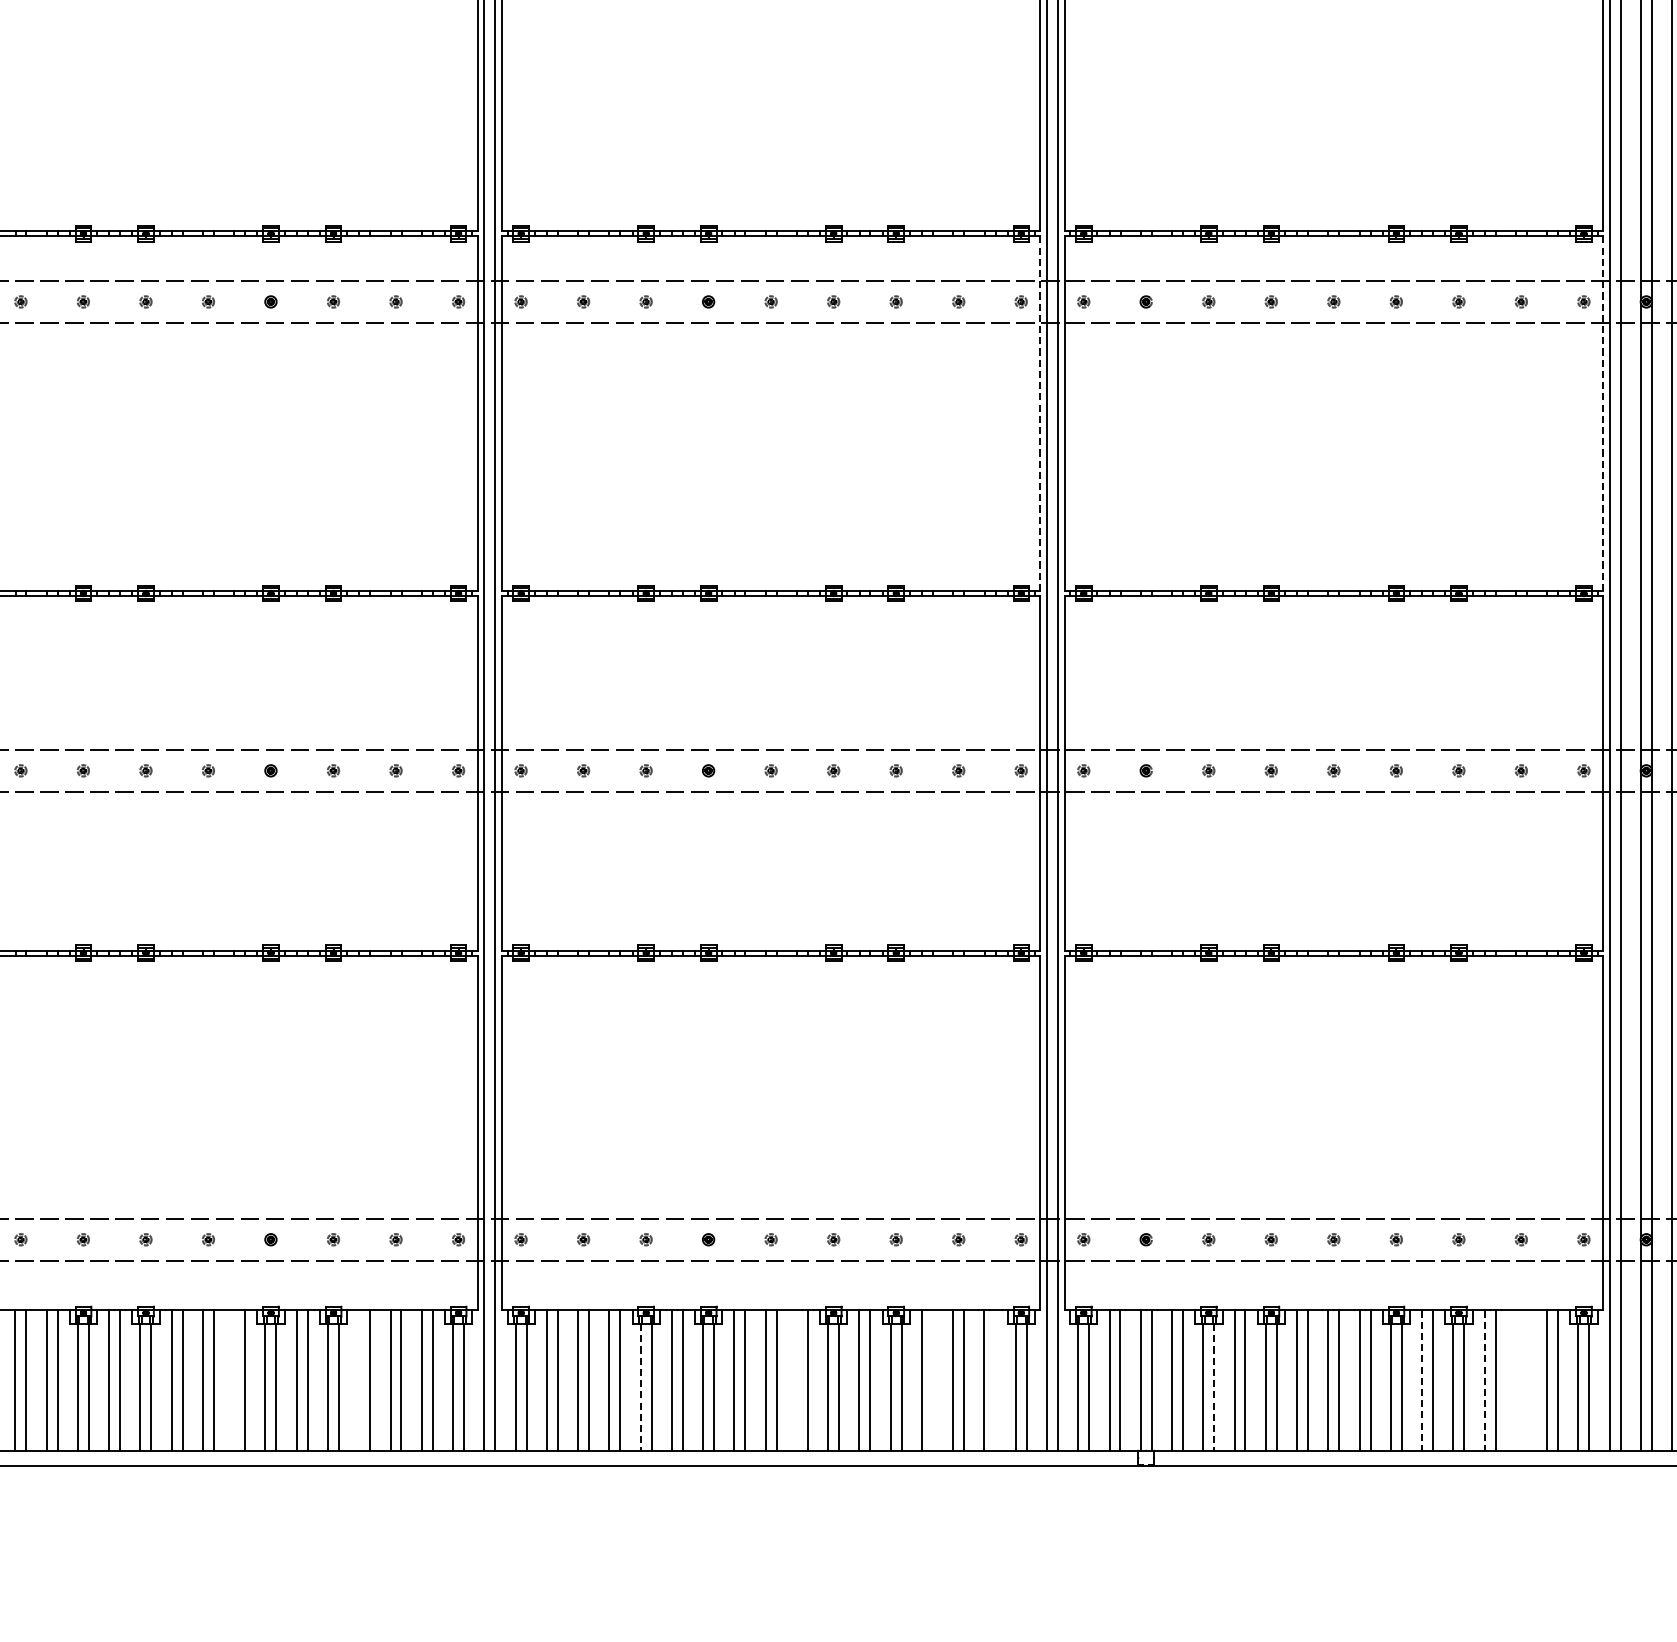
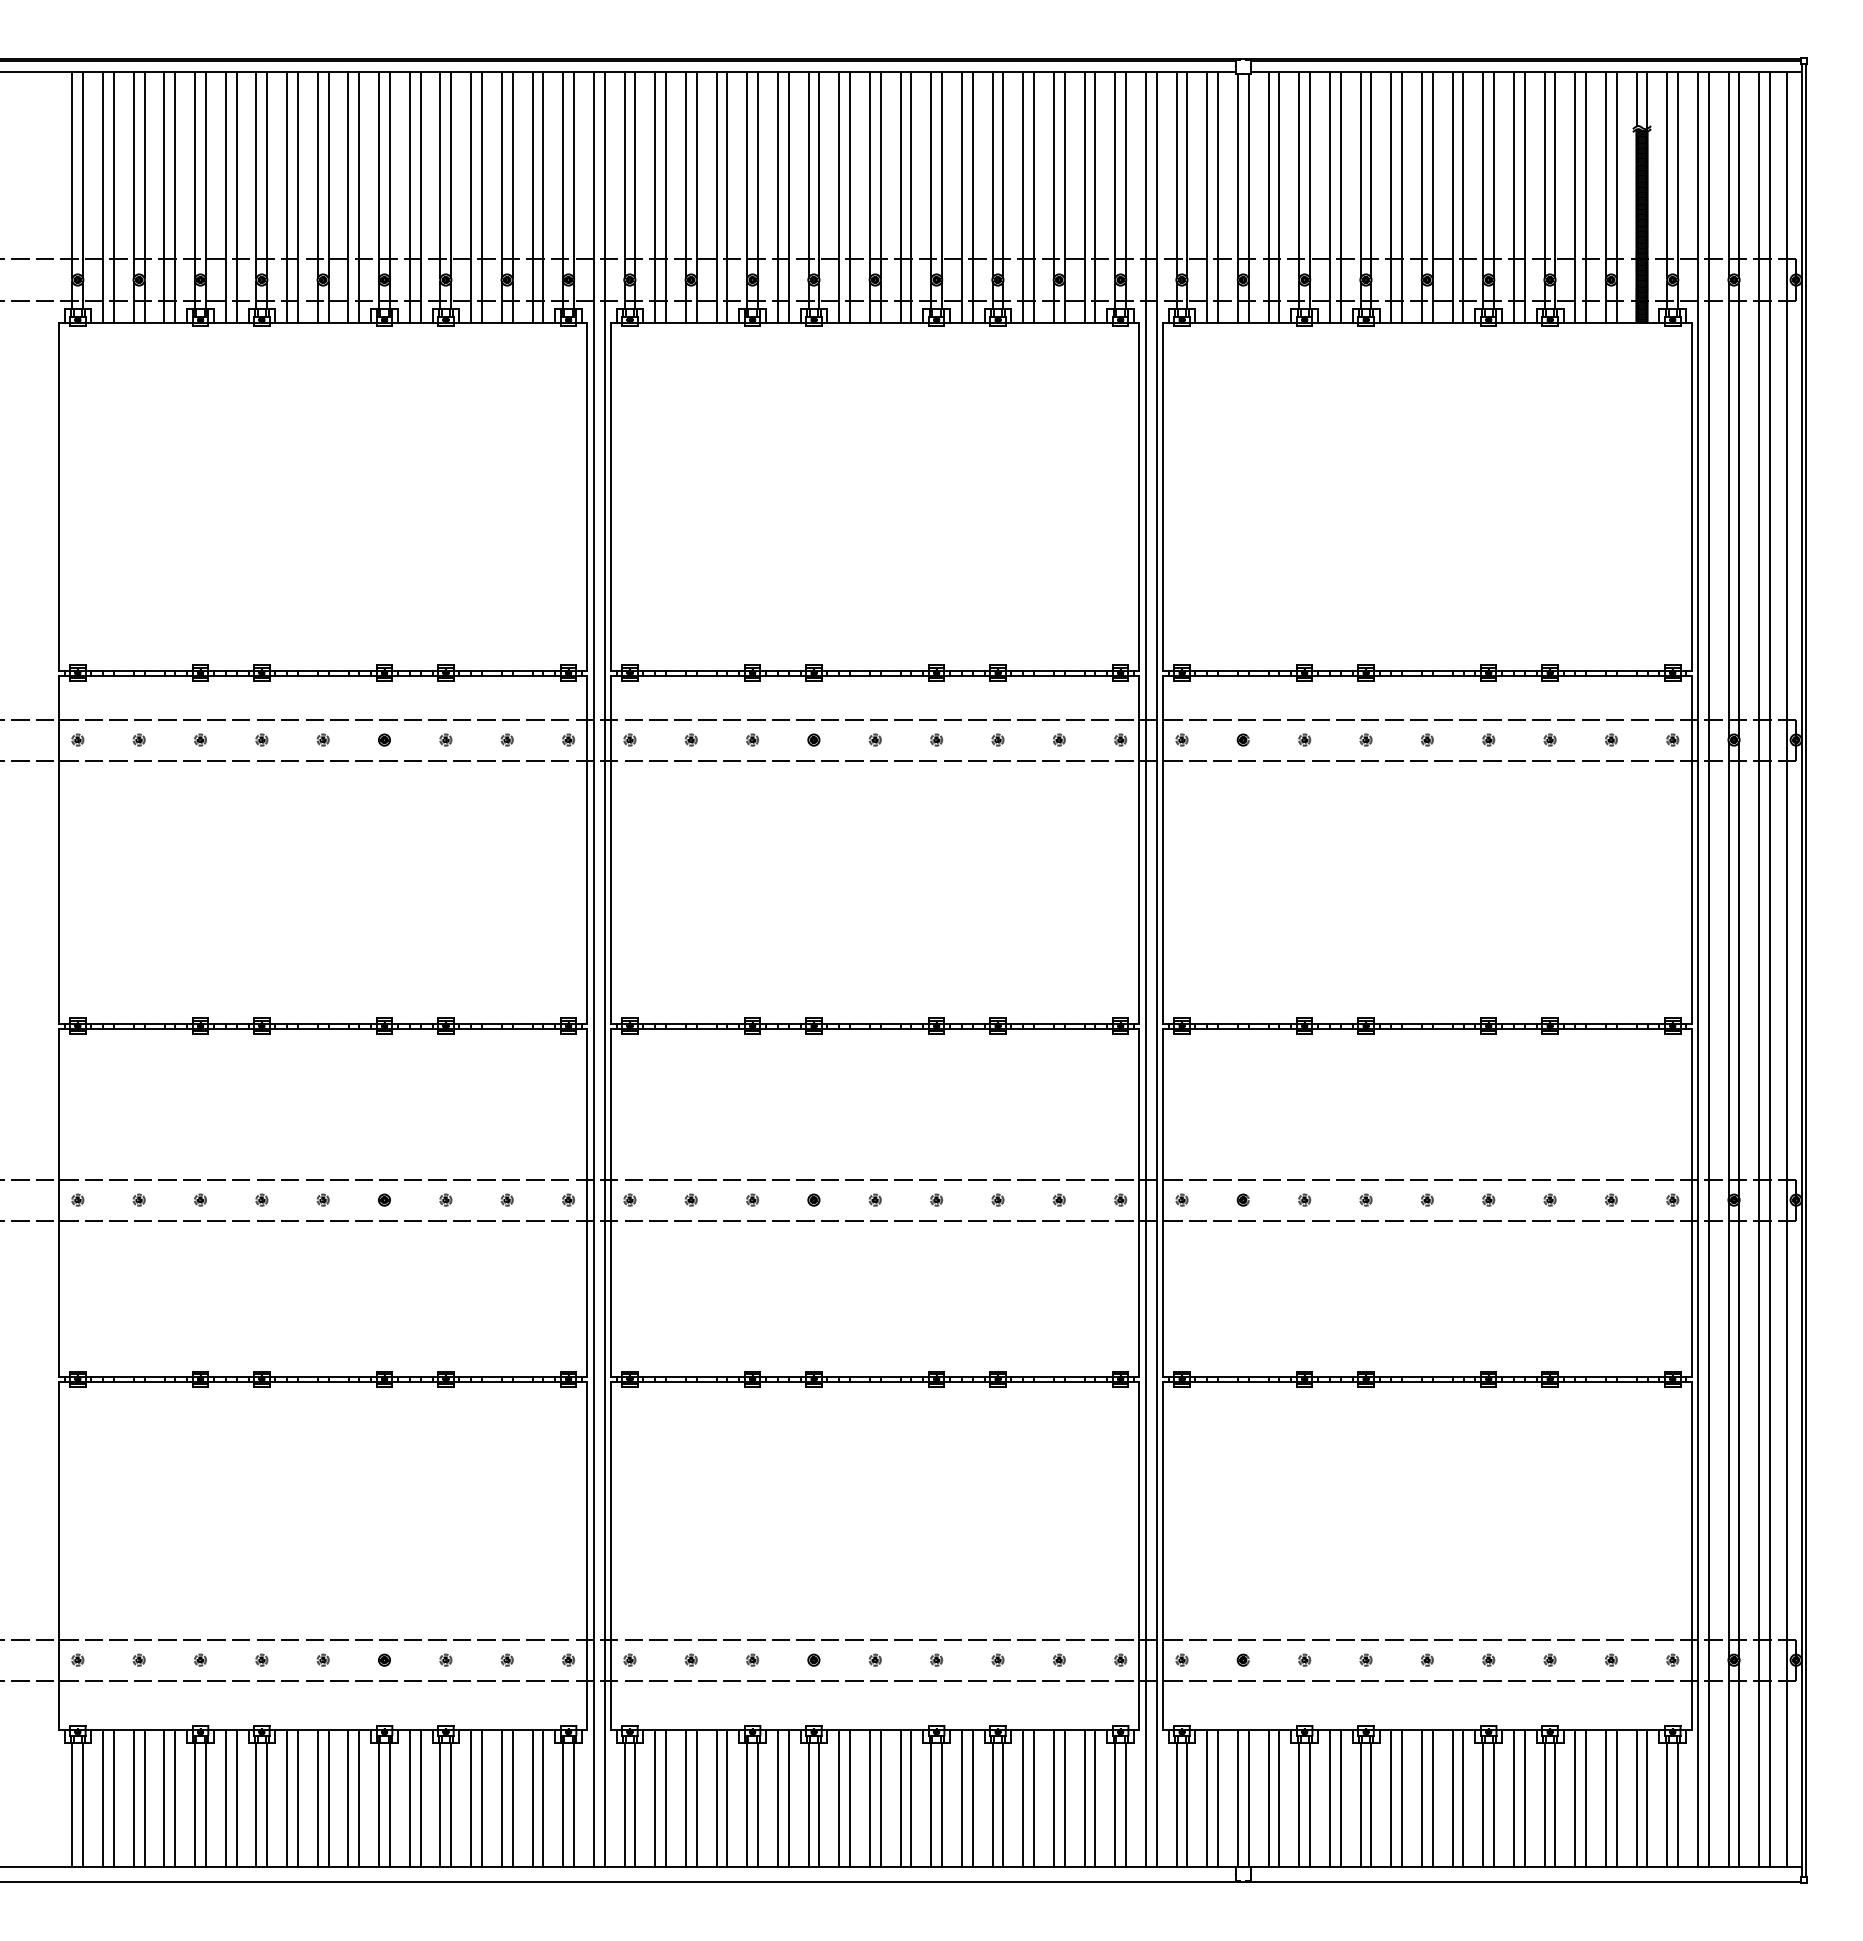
line: (1040, 413) -> (1139, 849), dashed -> solid
line: (1603, 413) -> (1691, 849), dashed -> solid
line: (234, 1380) -> (348, 1798), added
line: (359, 1380) -> (471, 1798), added
line: (796, 1380) -> (900, 1798), added
line: (932, 1380) -> (1033, 1798), added
line: (995, 1380) -> (1095, 1798), added
line: (1421, 1380) -> (1513, 1798), dashed -> solid
line: (1484, 1380) -> (1575, 1798), dashed -> solid
line: (1515, 1380) -> (1605, 1798), added
line: (1526, 1380) -> (1616, 1798), added
line: (640, 1387) -> (747, 1805), dashed -> solid
line: (1214, 1387) -> (1310, 1805), dashed -> solid

